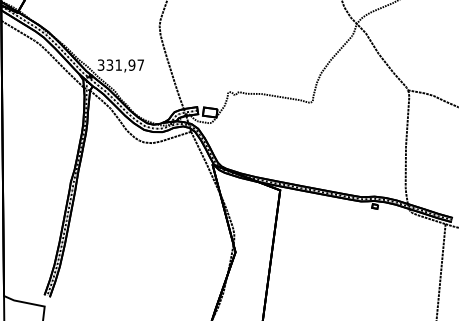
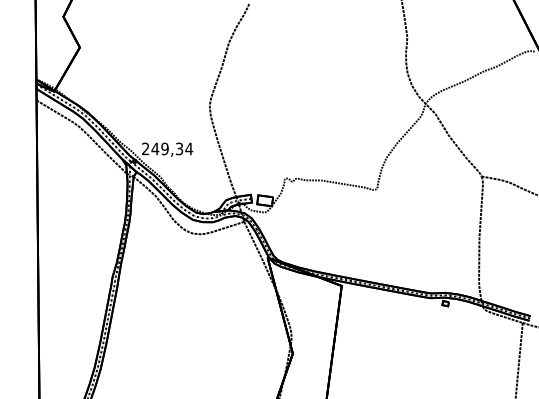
text: (121, 64) -> (167, 148), 331,97 -> 249,34

